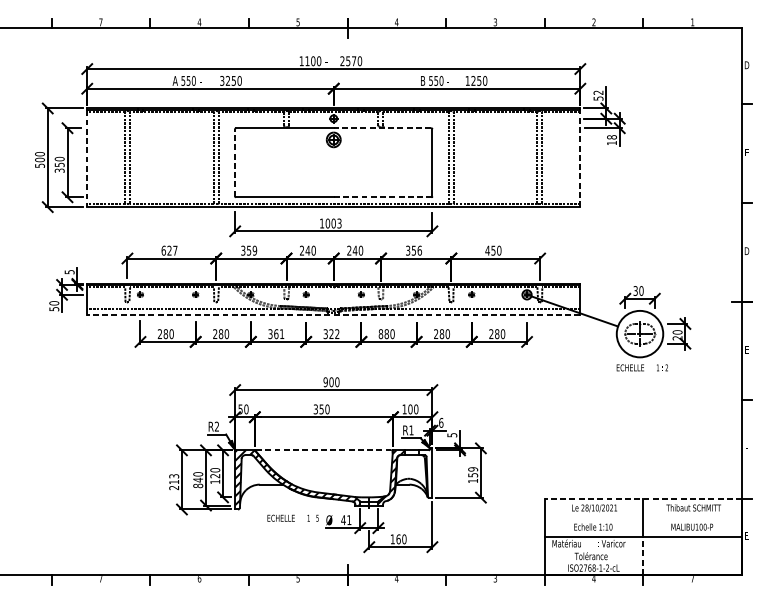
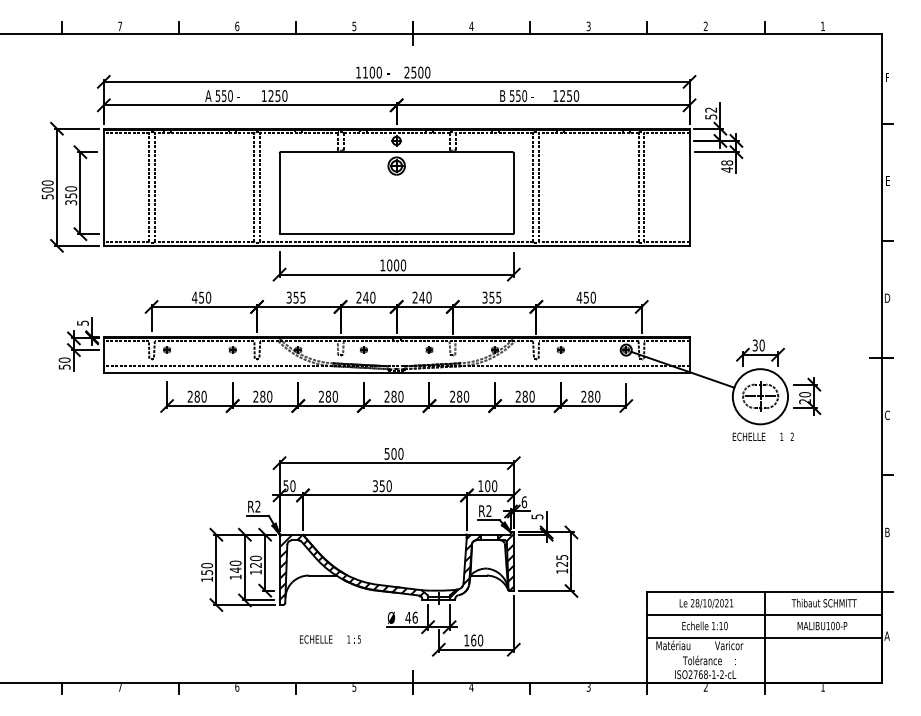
text: (199, 22) -> (237, 26), 4 -> 6
text: (353, 61) -> (420, 72), 2570 -> 2500
text: (746, 64) -> (887, 76), D -> F
text: (221, 81) -> (263, 96), 3250 -> 1250
line: (382, 128) -> (454, 152), dashed -> solid
text: (611, 142) -> (726, 169), 18 -> 48
line: (86, 158) -> (103, 188), dashed -> solid
line: (580, 158) -> (689, 188), dashed -> solid
line: (235, 162) -> (279, 192), dashed -> solid
line: (383, 197) -> (455, 234), dashed -> solid
text: (339, 223) -> (403, 265), 1003 -> 1000
text: (169, 250) -> (201, 297), 627 -> 450
text: (254, 250) -> (302, 297), 359 -> 355
text: (419, 250) -> (498, 297), 356 -> 355
line: (333, 314) -> (396, 373), dashed -> solid
text: (276, 333) -> (328, 396), 361 -> 280
text: (331, 333) -> (393, 396), 322 -> 280
text: (380, 333) -> (452, 396), 880 -> 280
text: (746, 349) -> (887, 415), E -> C
text: (325, 381) -> (386, 453), 900 -> 500
text: (411, 429) -> (488, 510), R1 -> R2
text: (746, 448) -> (887, 532), F -> B
line: (324, 450) -> (385, 534), dashed -> solid
text: (473, 471) -> (562, 560), 159 -> 125
hatch: (425, 473) -> (505, 562), added
text: (174, 482) -> (207, 572), 213 -> 150
text: (198, 485) -> (235, 576), 840 -> 140
line: (643, 498) -> (764, 592), dashed -> solid
line: (643, 517) -> (764, 614), added
text: (293, 518) -> (330, 639), moved
text: (348, 519) -> (414, 617), 41 -> 46
text: (746, 535) -> (886, 635), E -> A
line: (643, 556) -> (764, 660), dashed -> solid
text: (593, 578) -> (705, 687), 4 -> 2
text: (692, 578) -> (822, 687), 7 -> 1

